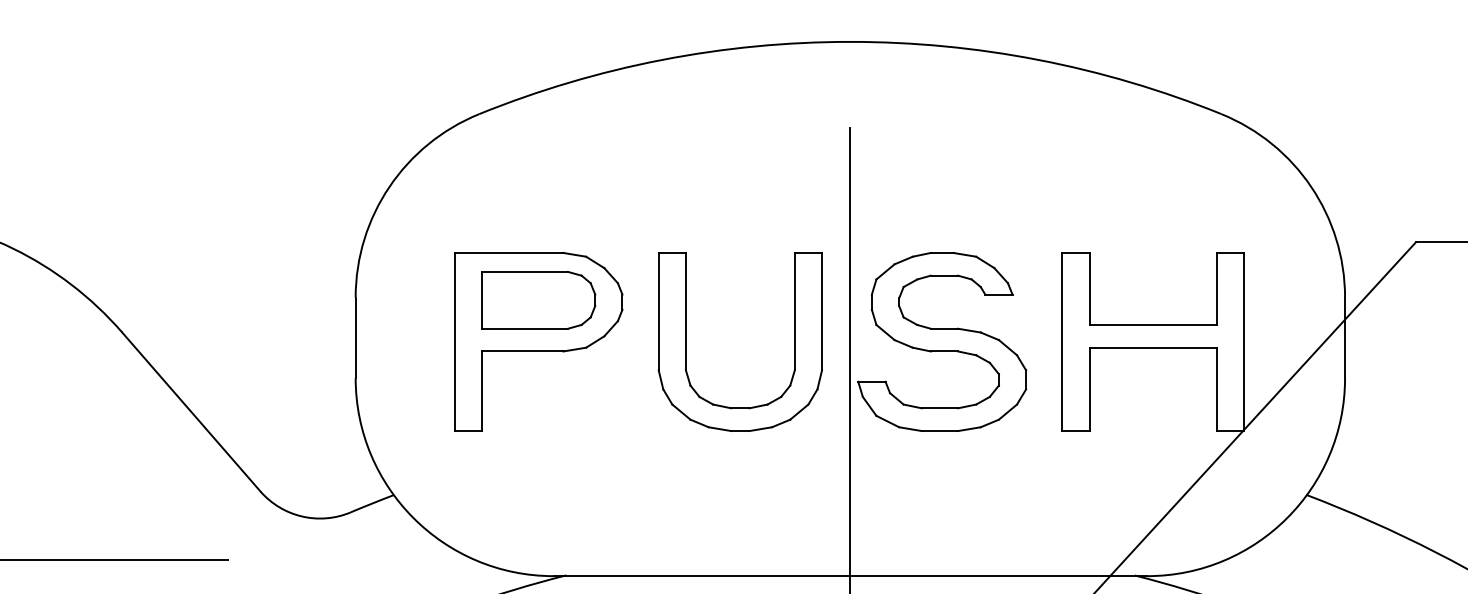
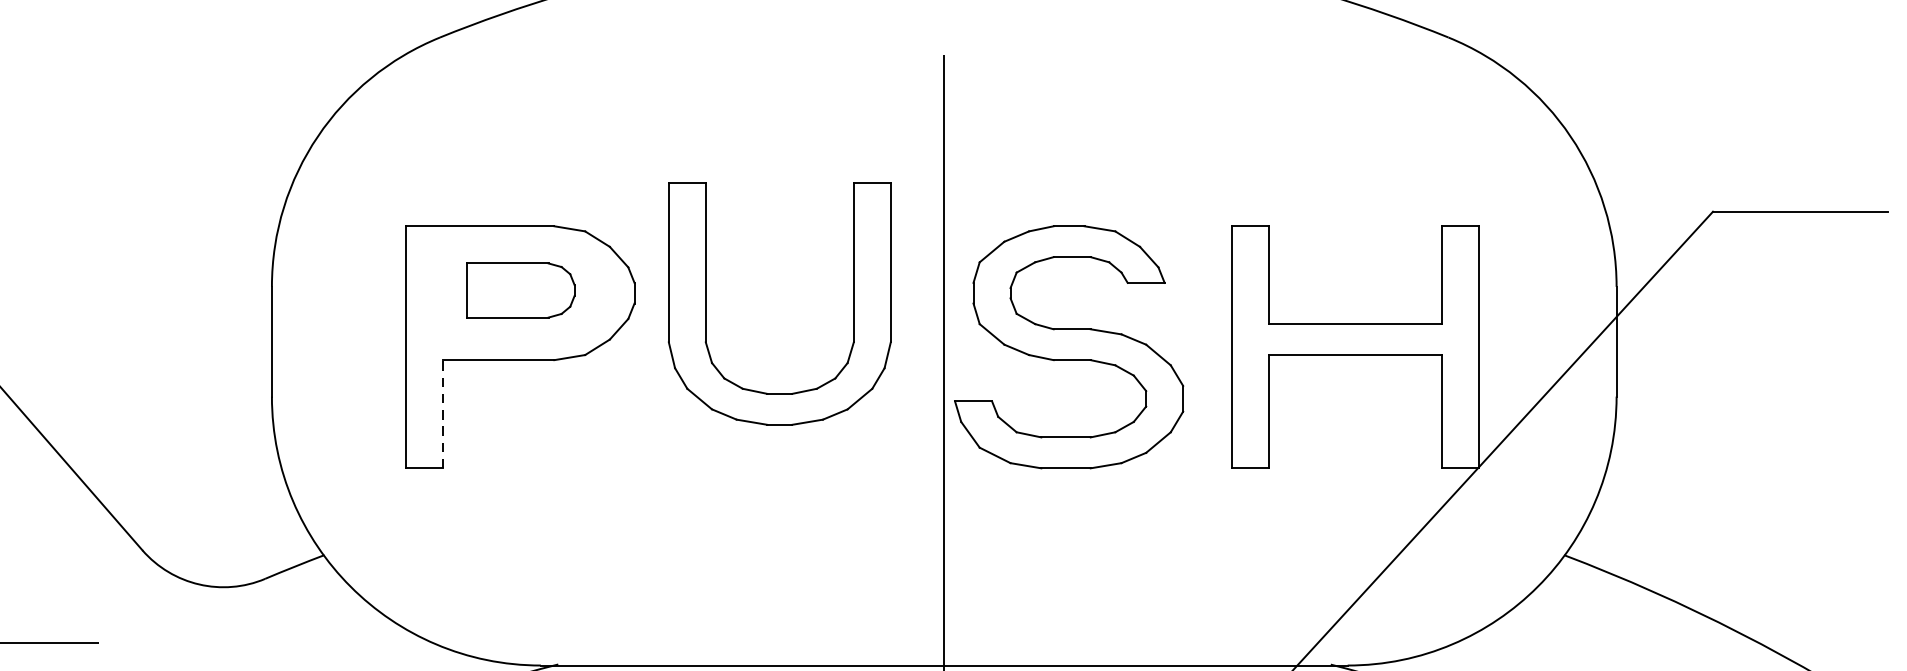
part: (538, 299) -> (520, 289), size x0.7
part: (686, 341) -> (706, 303), moved
line: (481, 391) -> (442, 414), solid -> dashed

